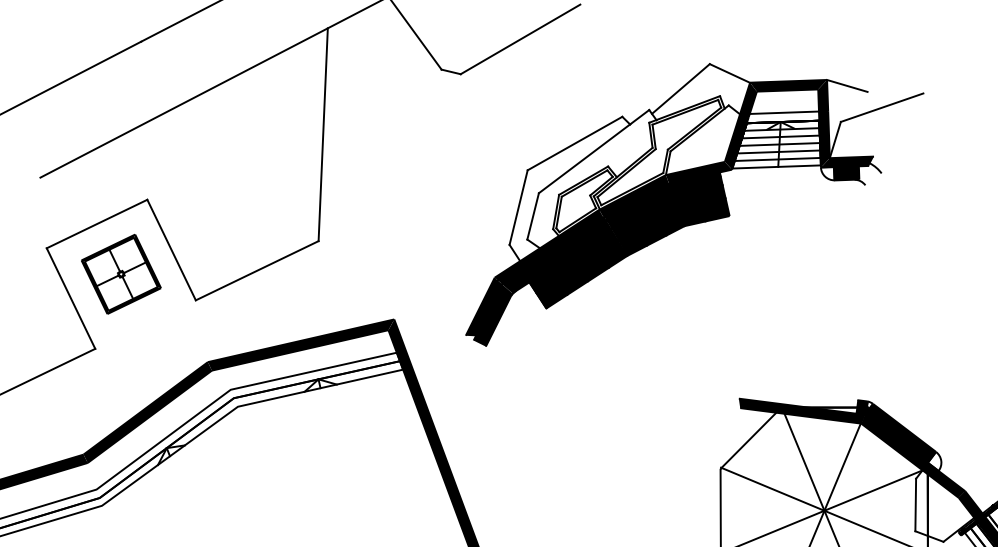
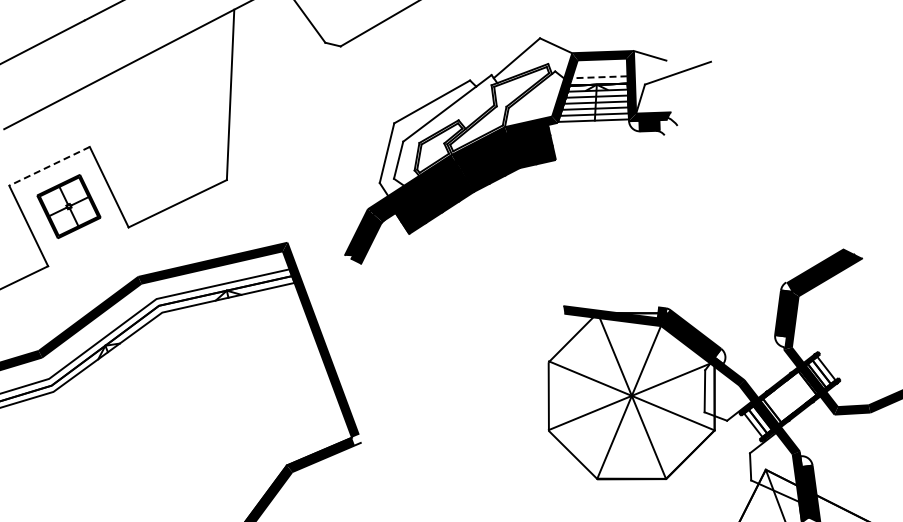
line: (784, 113) -> (599, 77), solid -> dashed
line: (96, 224) -> (49, 166), solid -> dashed

